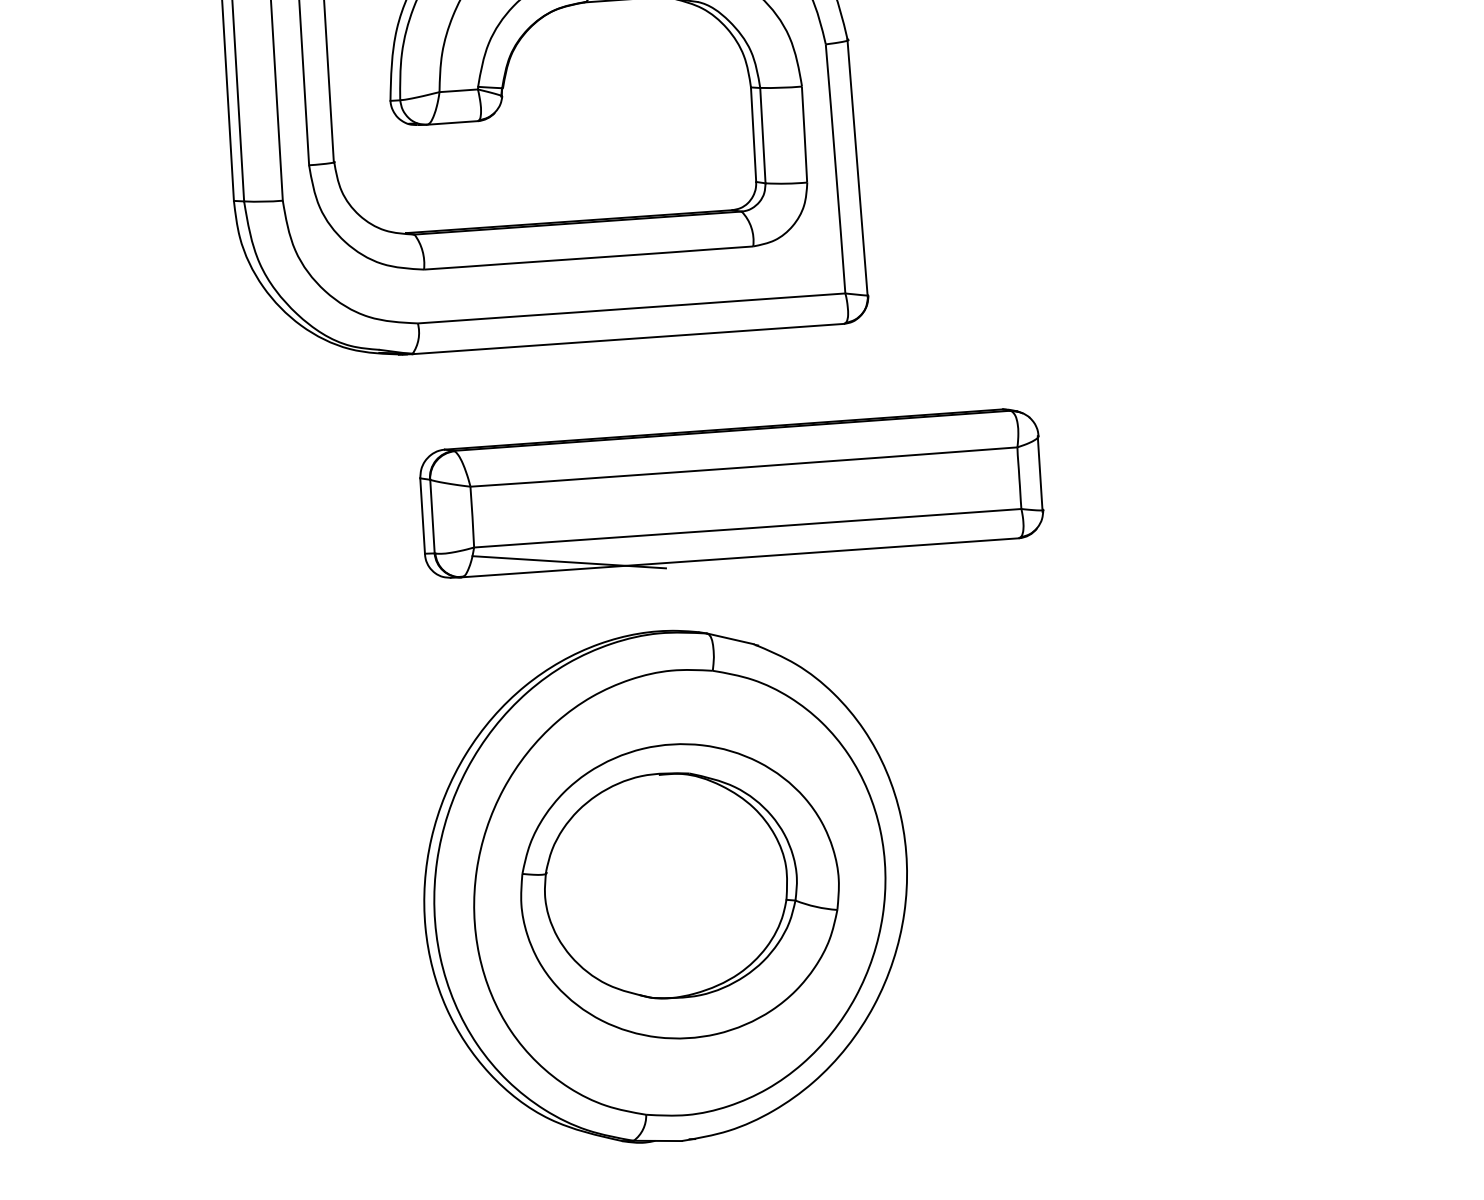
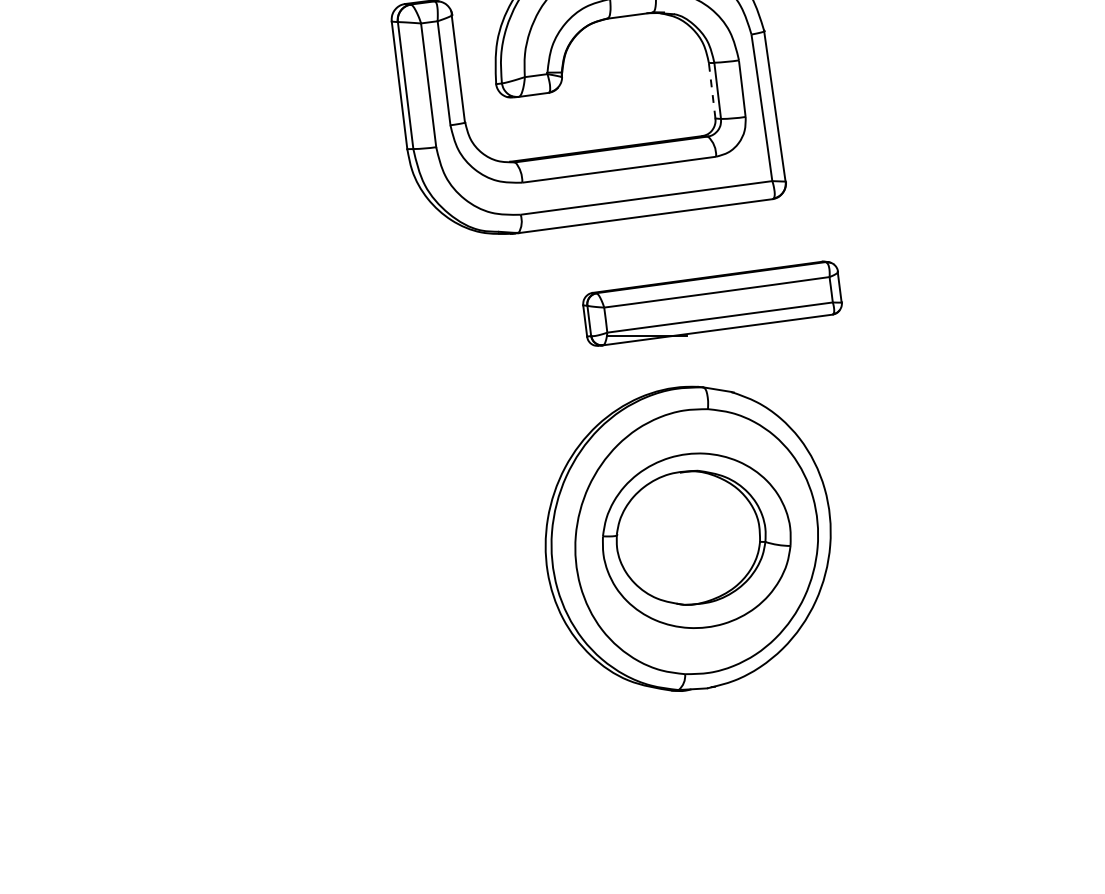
line: (754, 134) -> (712, 90), solid -> dashed
part: (731, 493) -> (712, 303), size x0.7

